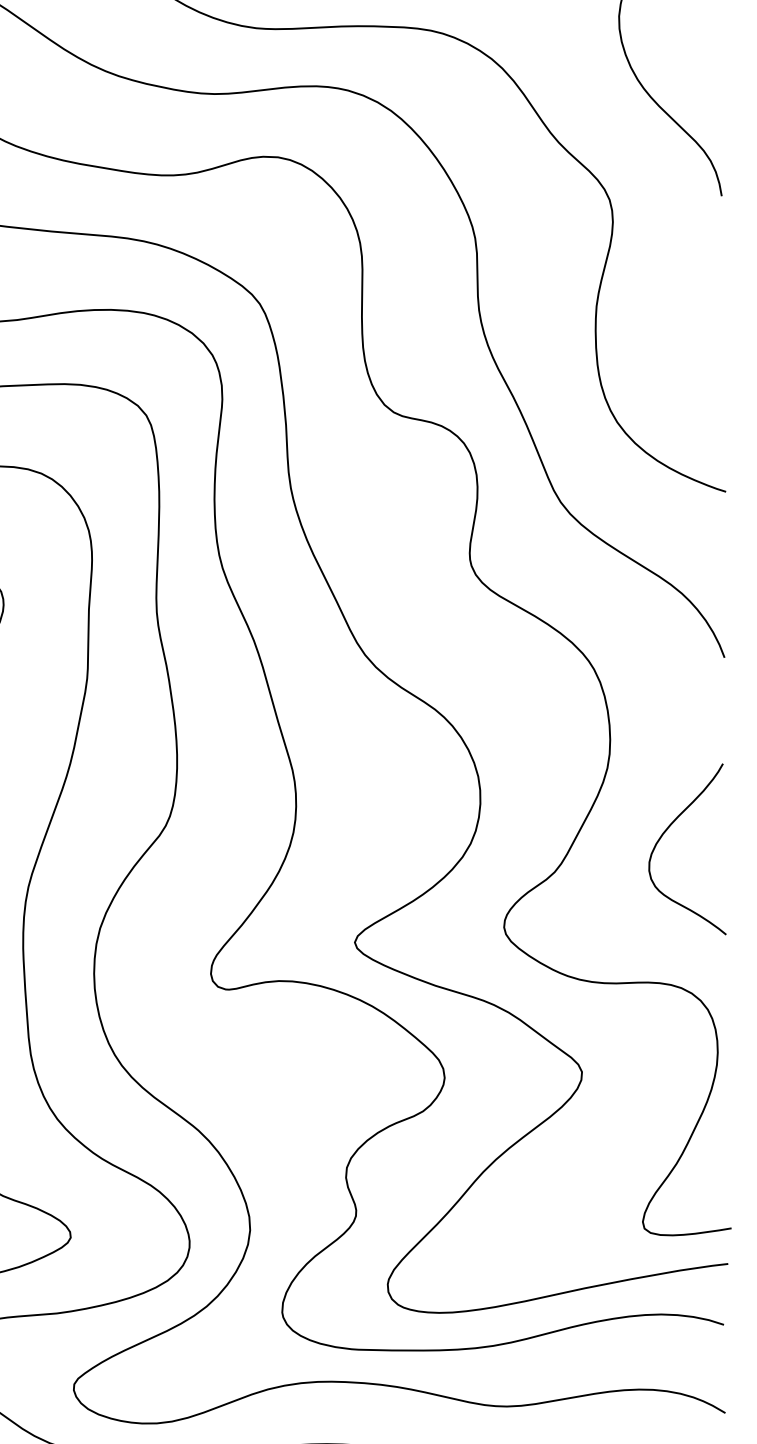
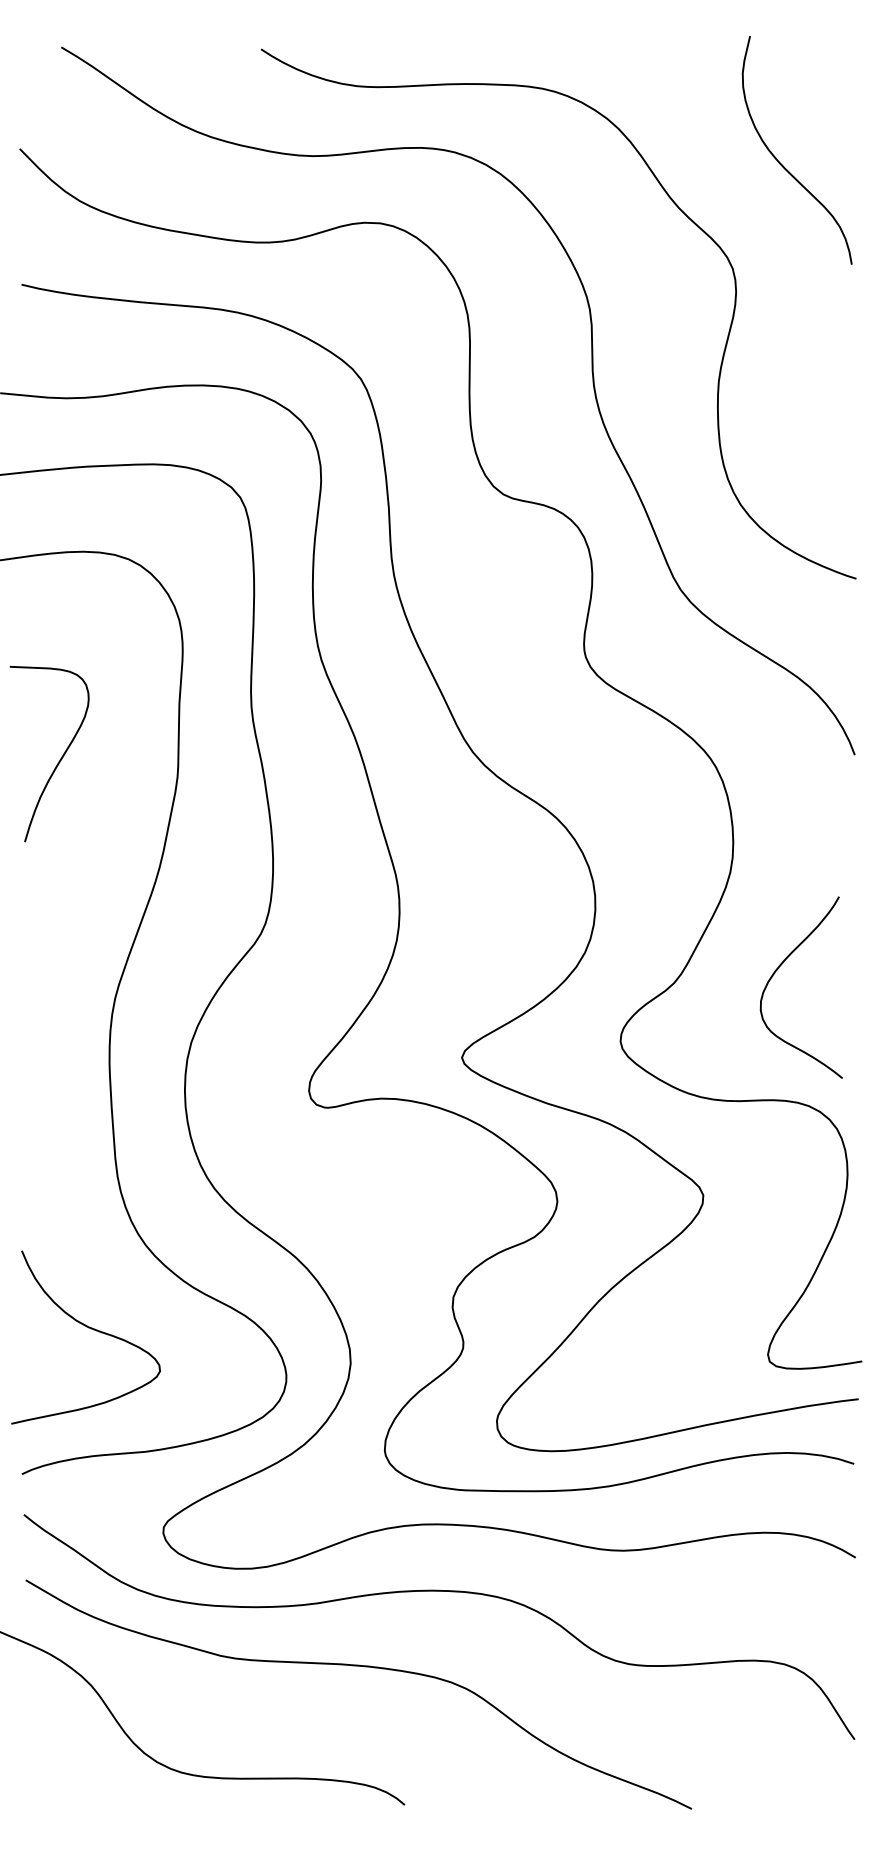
curve: (665, 832) -> (778, 969), moved

